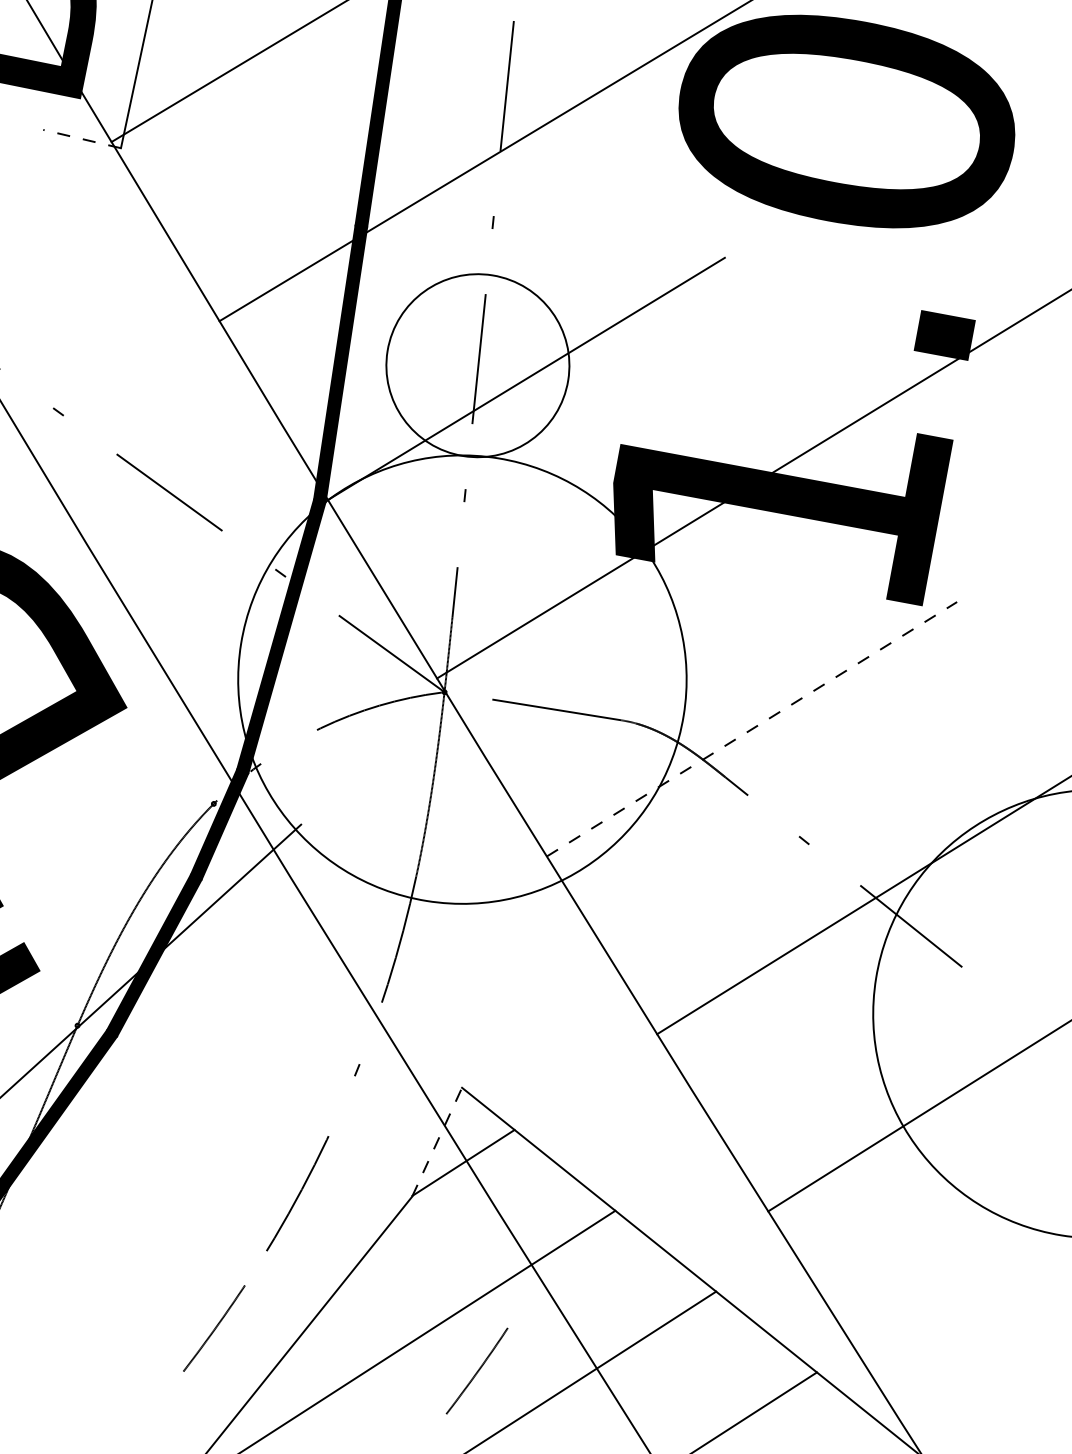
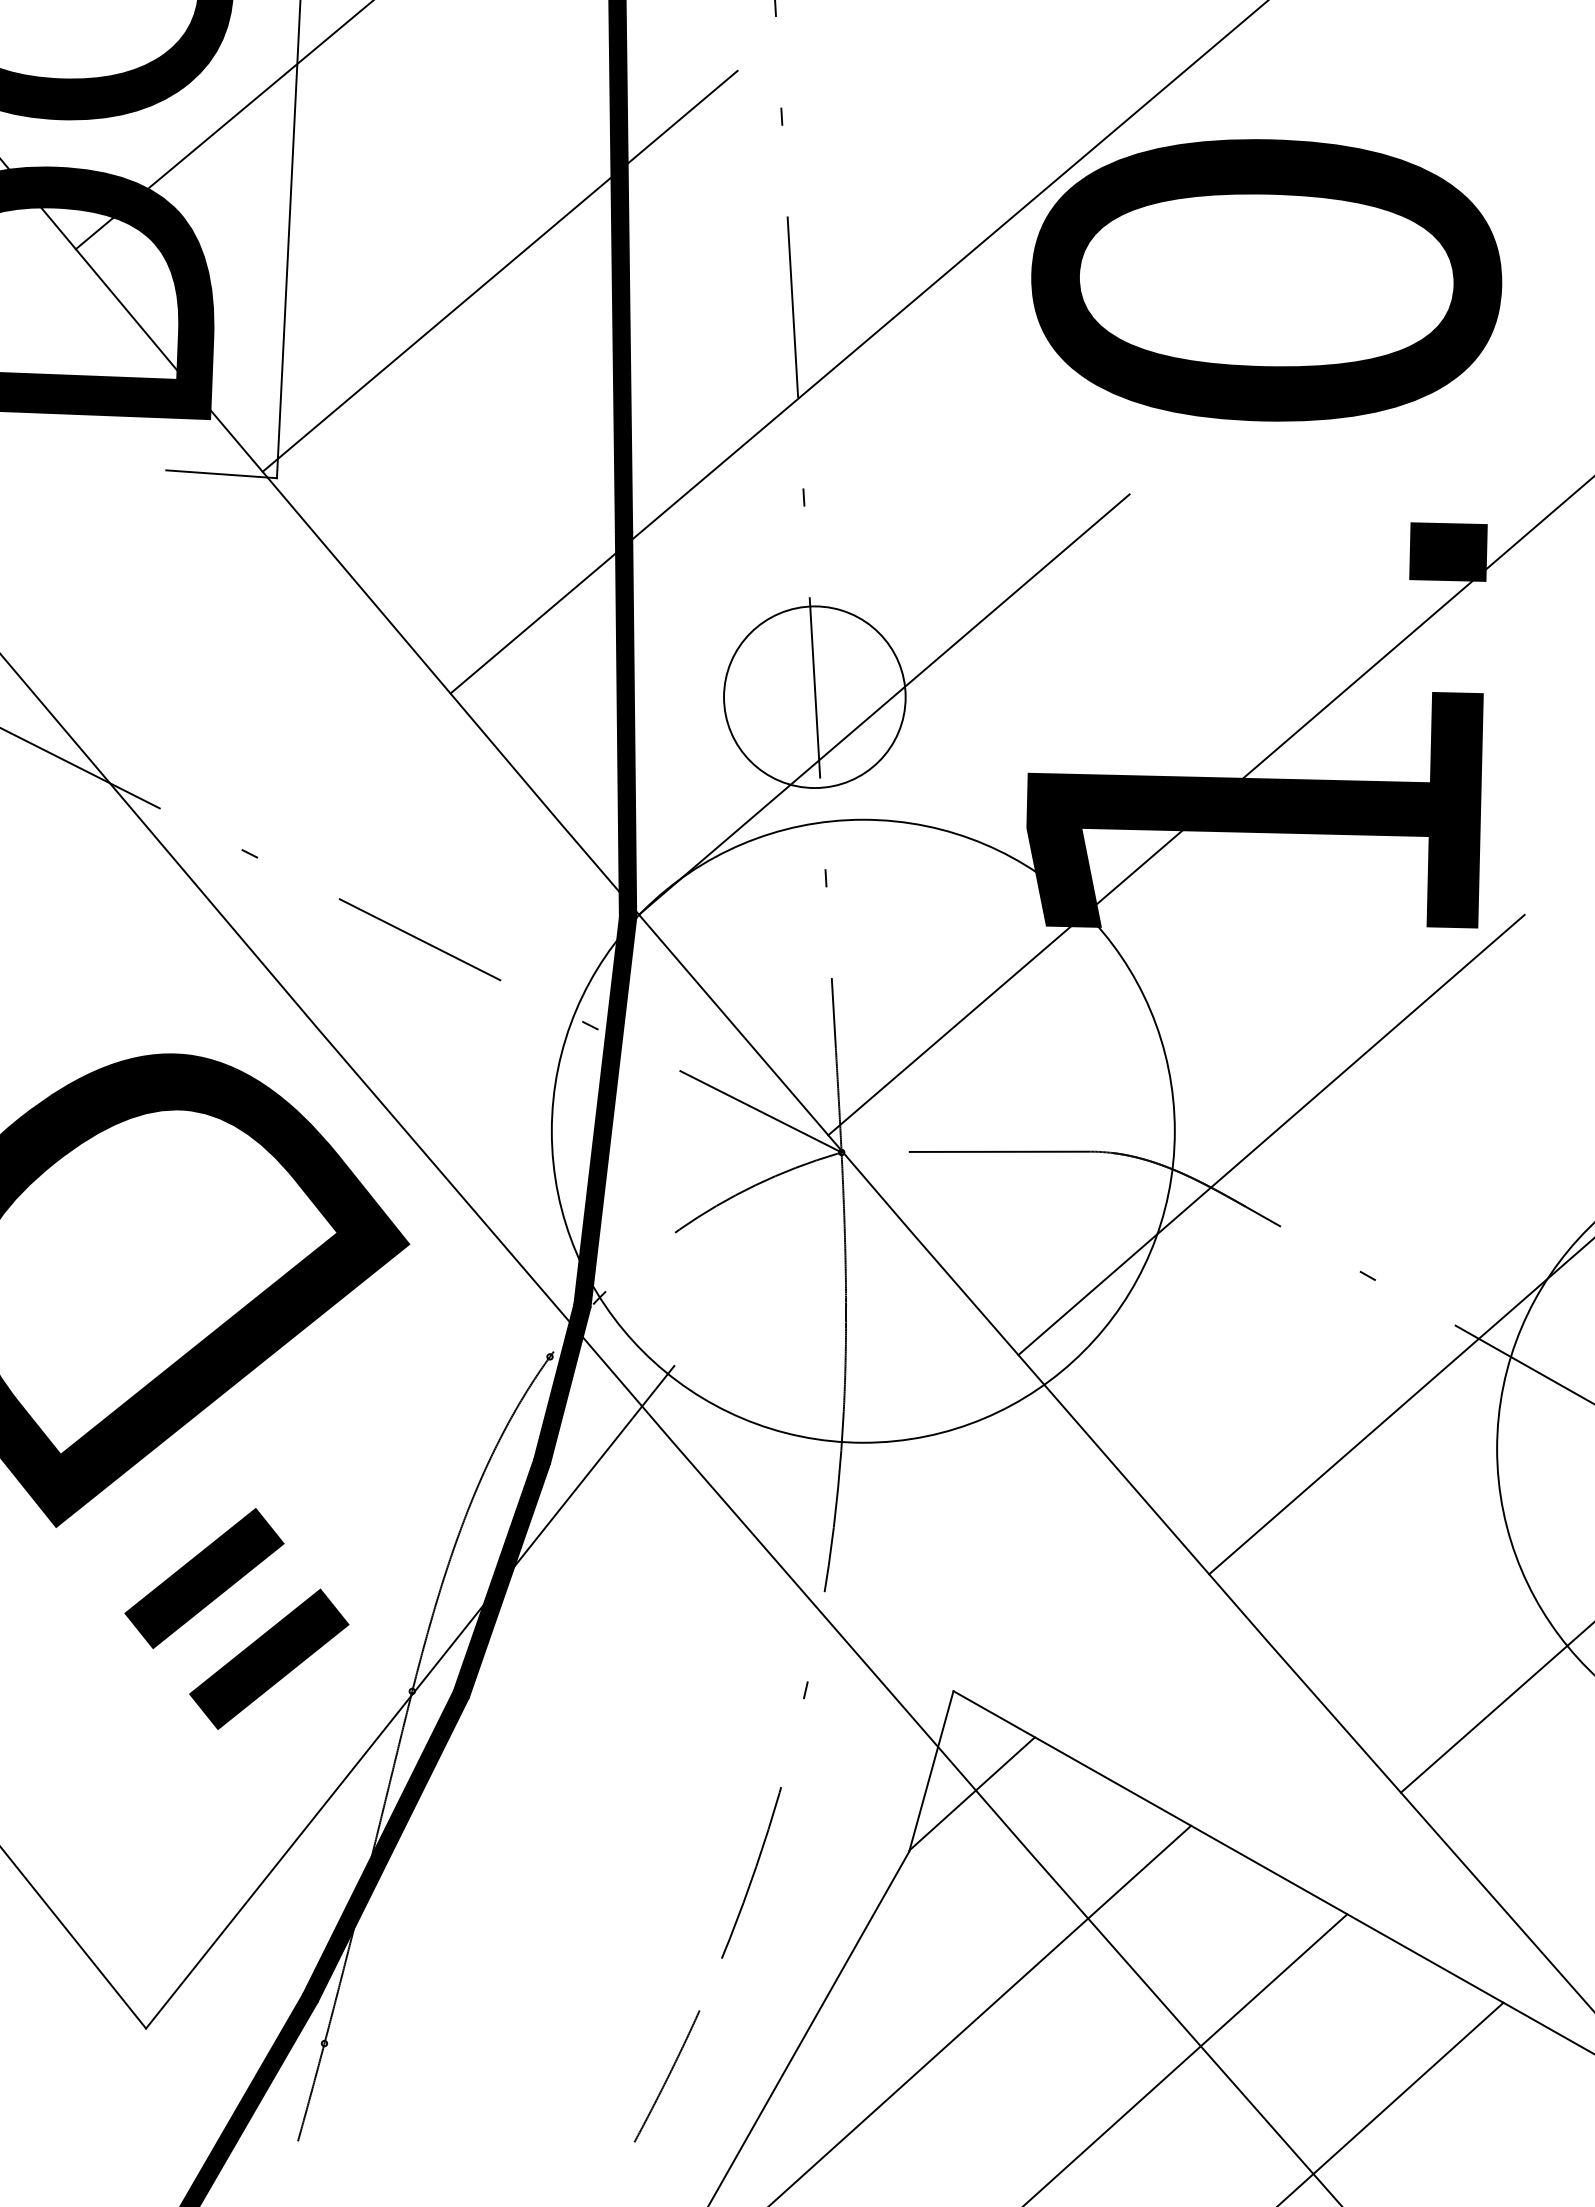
line: (82, 139) -> (221, 474), dashed -> solid
circle: (477, 365) -> (814, 697), size x0.71
line: (752, 728) -> (1271, 1134), dashed -> solid
line: (437, 1141) -> (931, 1770), dashed -> solid
part: (476, 1371) -> (1036, 2076), removed

